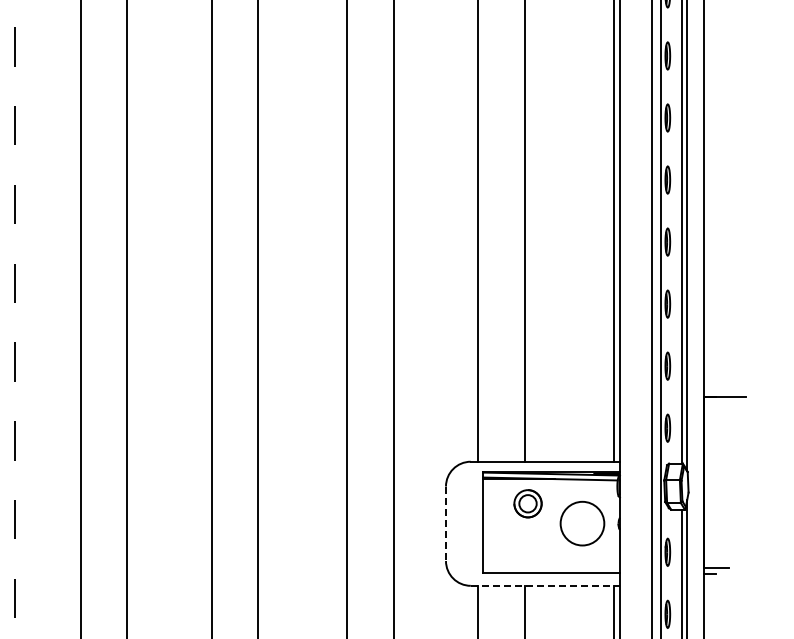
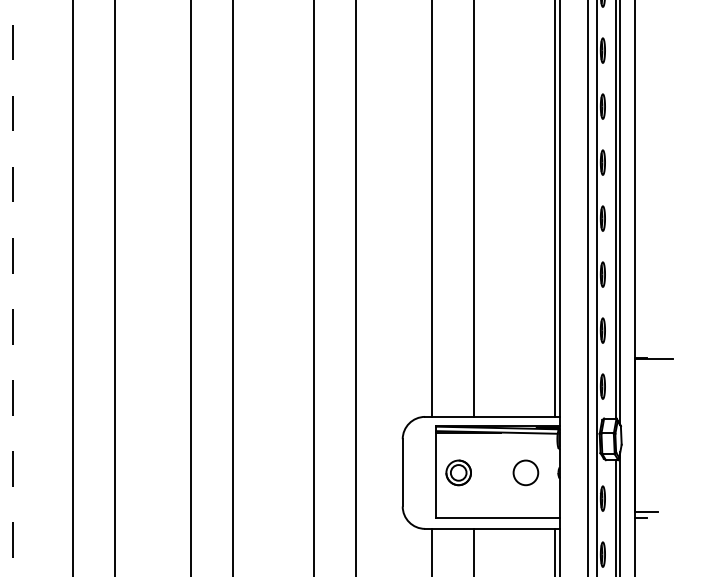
part: (527, 503) -> (458, 472), moved
circle: (582, 523) -> (525, 472), size x0.62
line: (445, 524) -> (402, 473), dashed -> solid
line: (545, 585) -> (492, 528), dashed -> solid

